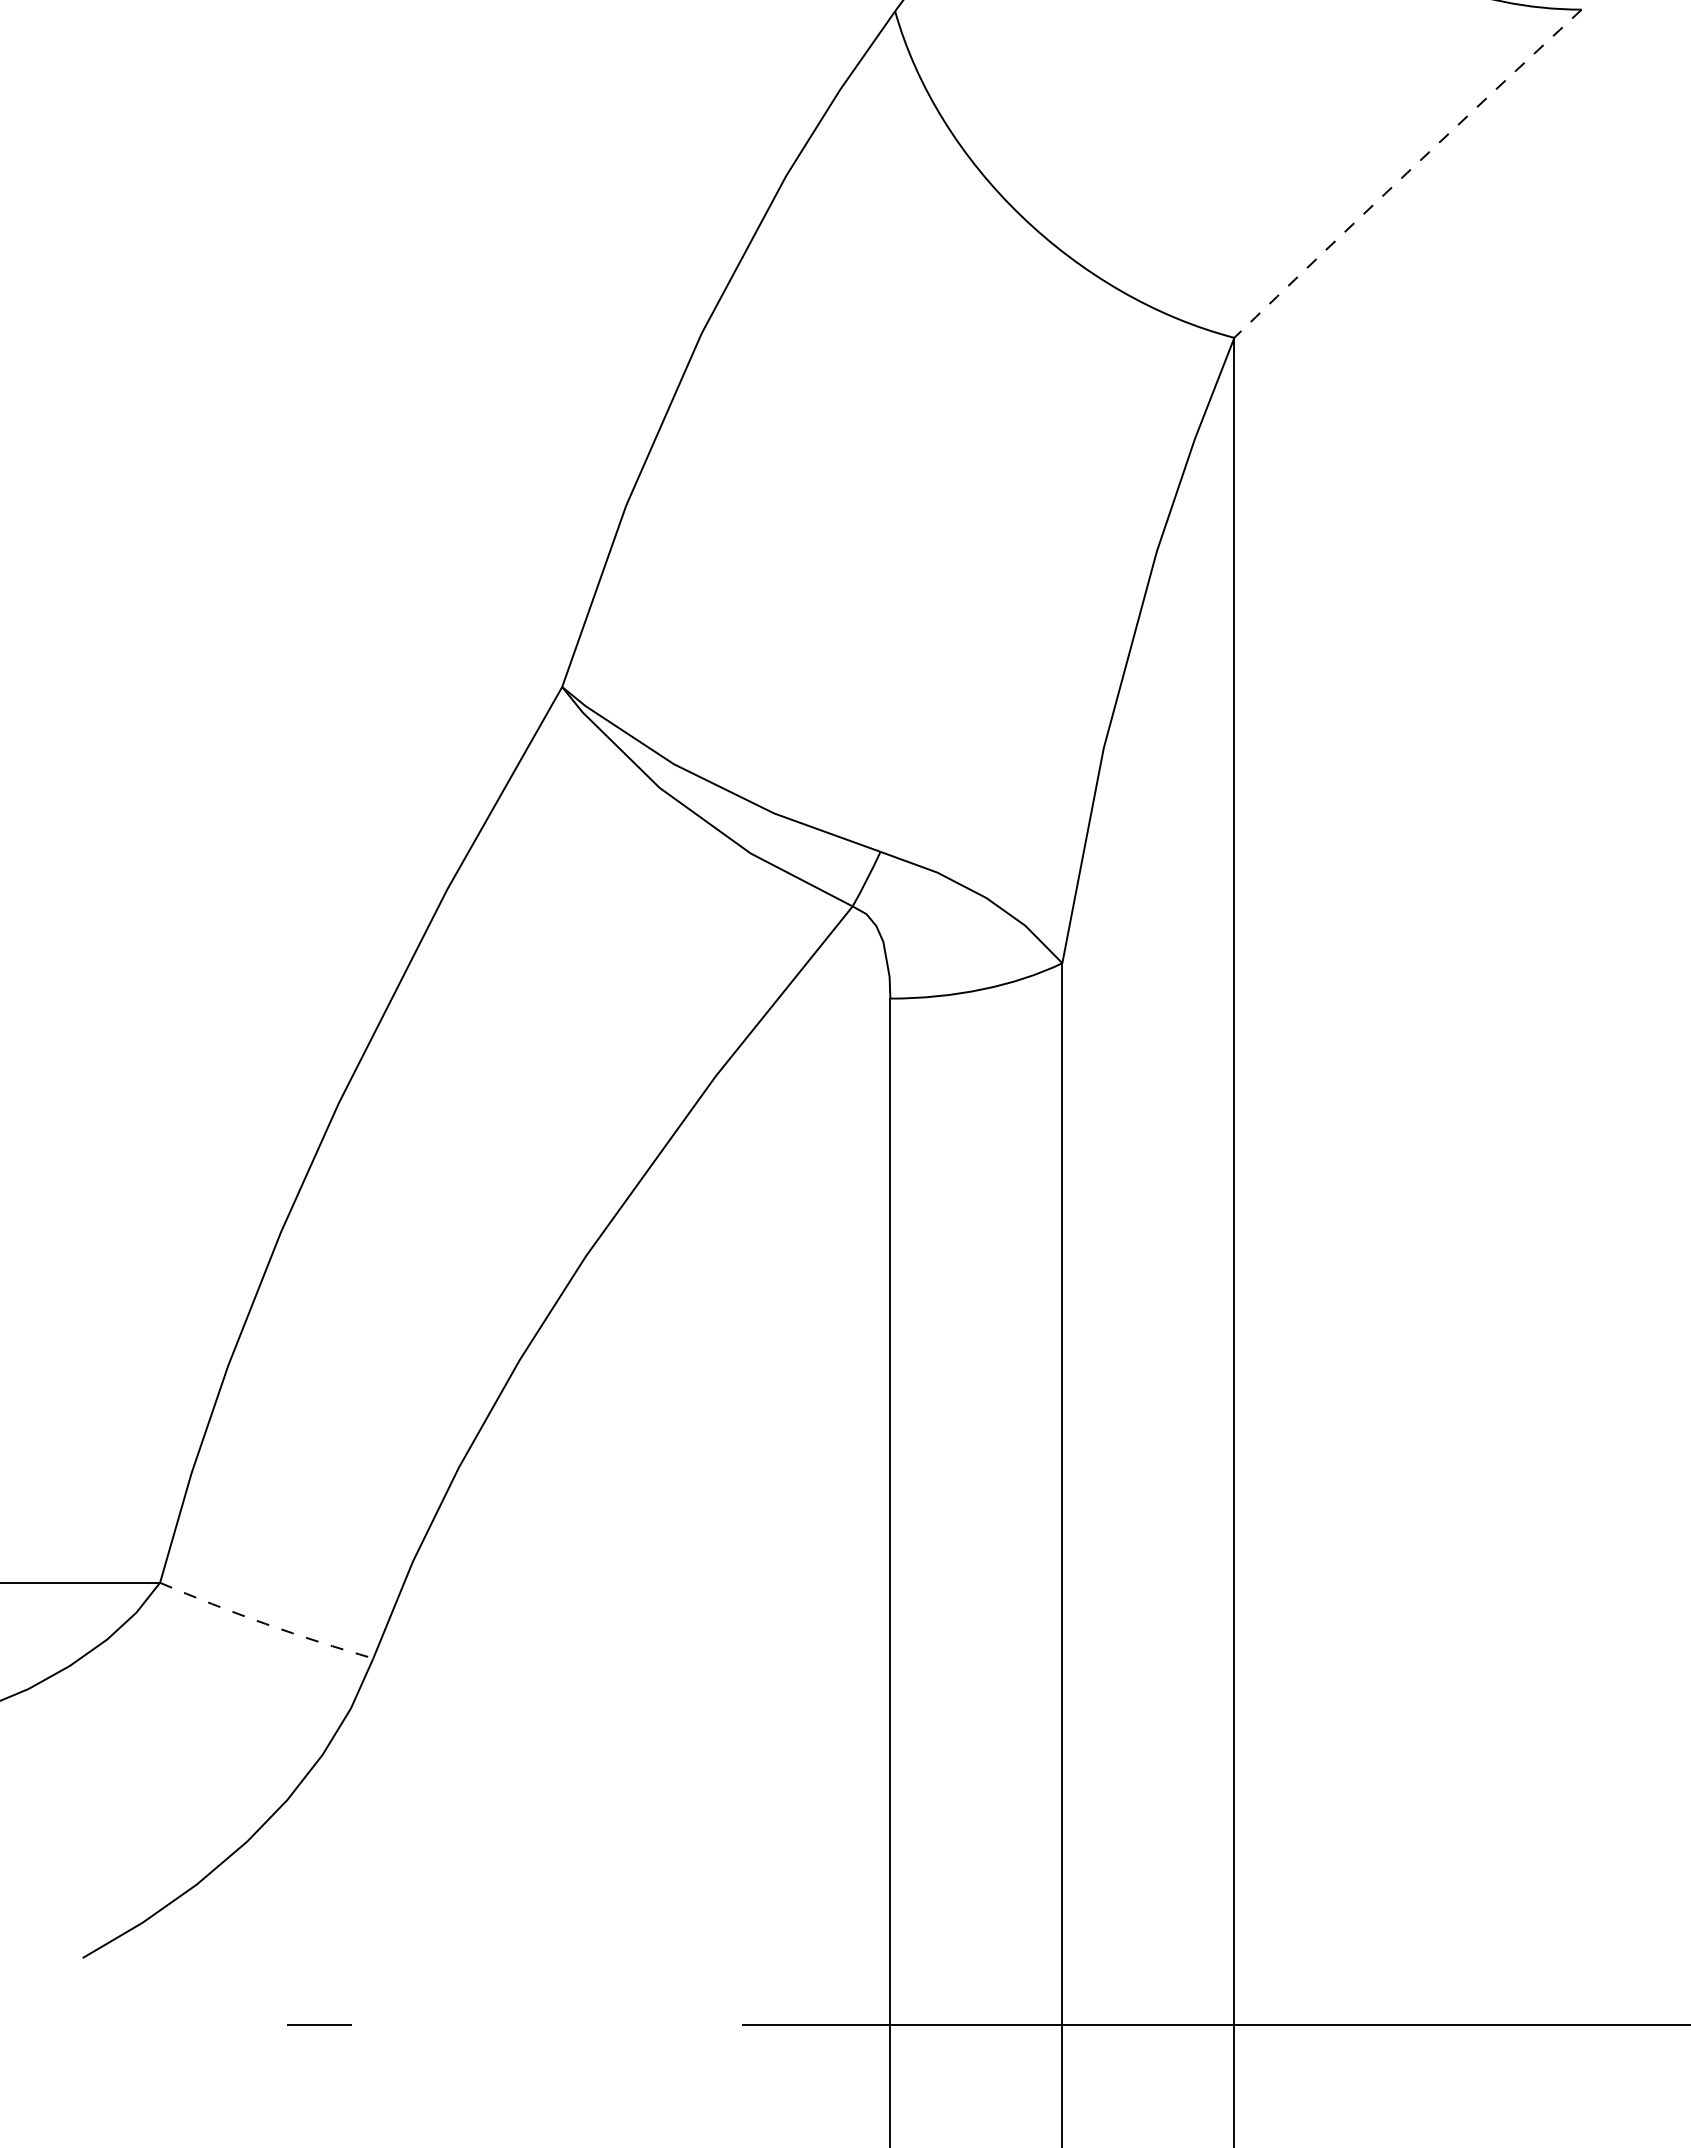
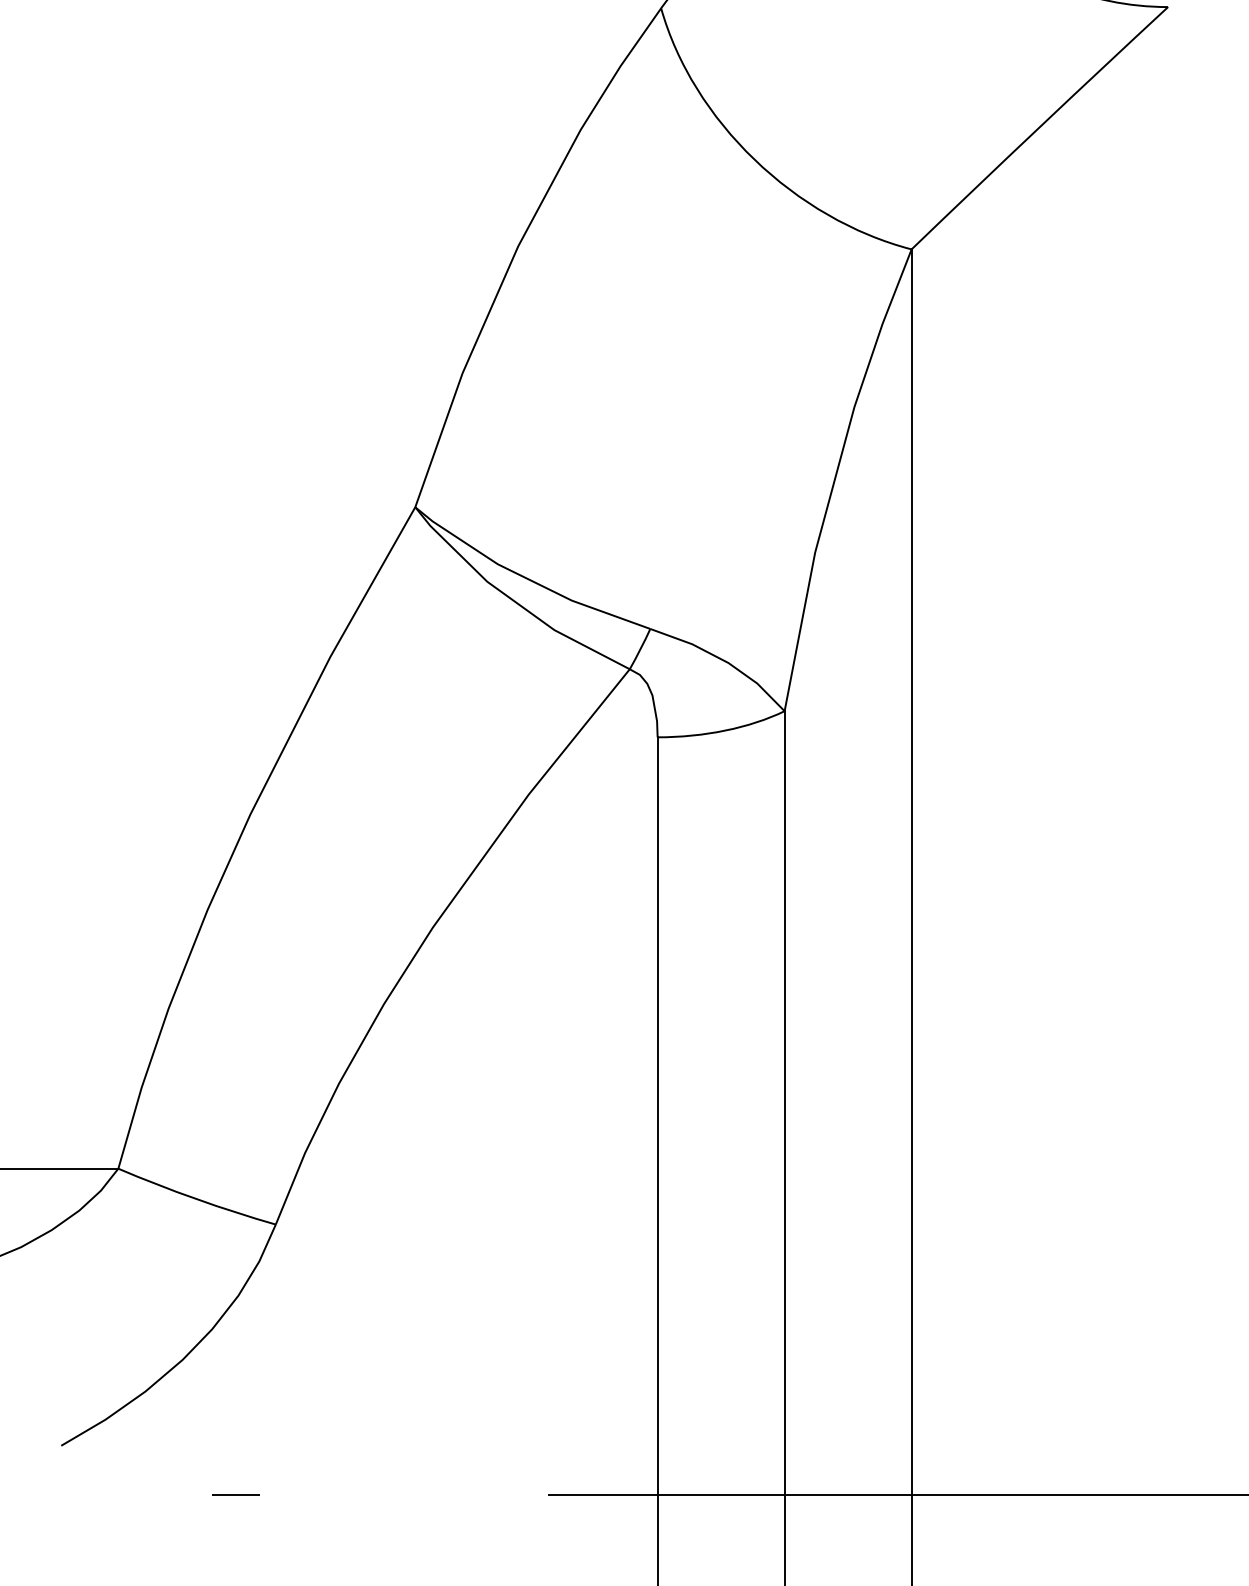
arc: (1407, 172) -> (1039, 127), dashed -> solid
arc: (265, 1623) -> (196, 1198), dashed -> solid

